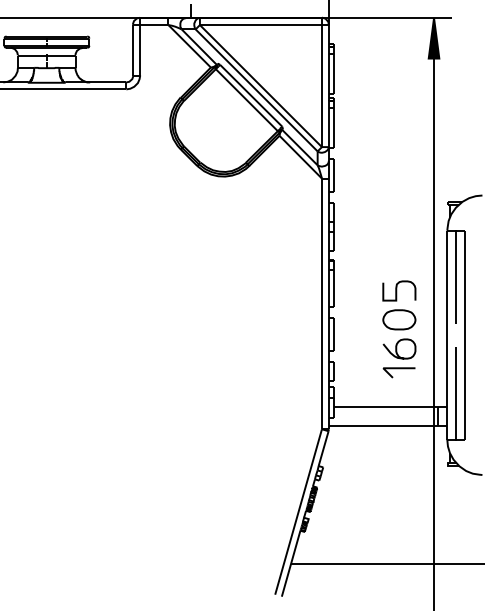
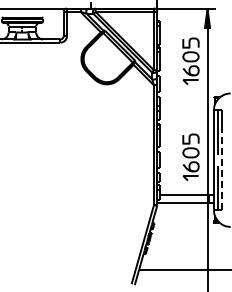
part: (398, 126) -> (190, 60), added
line: (465, 356) -> (222, 170), solid -> dashed

